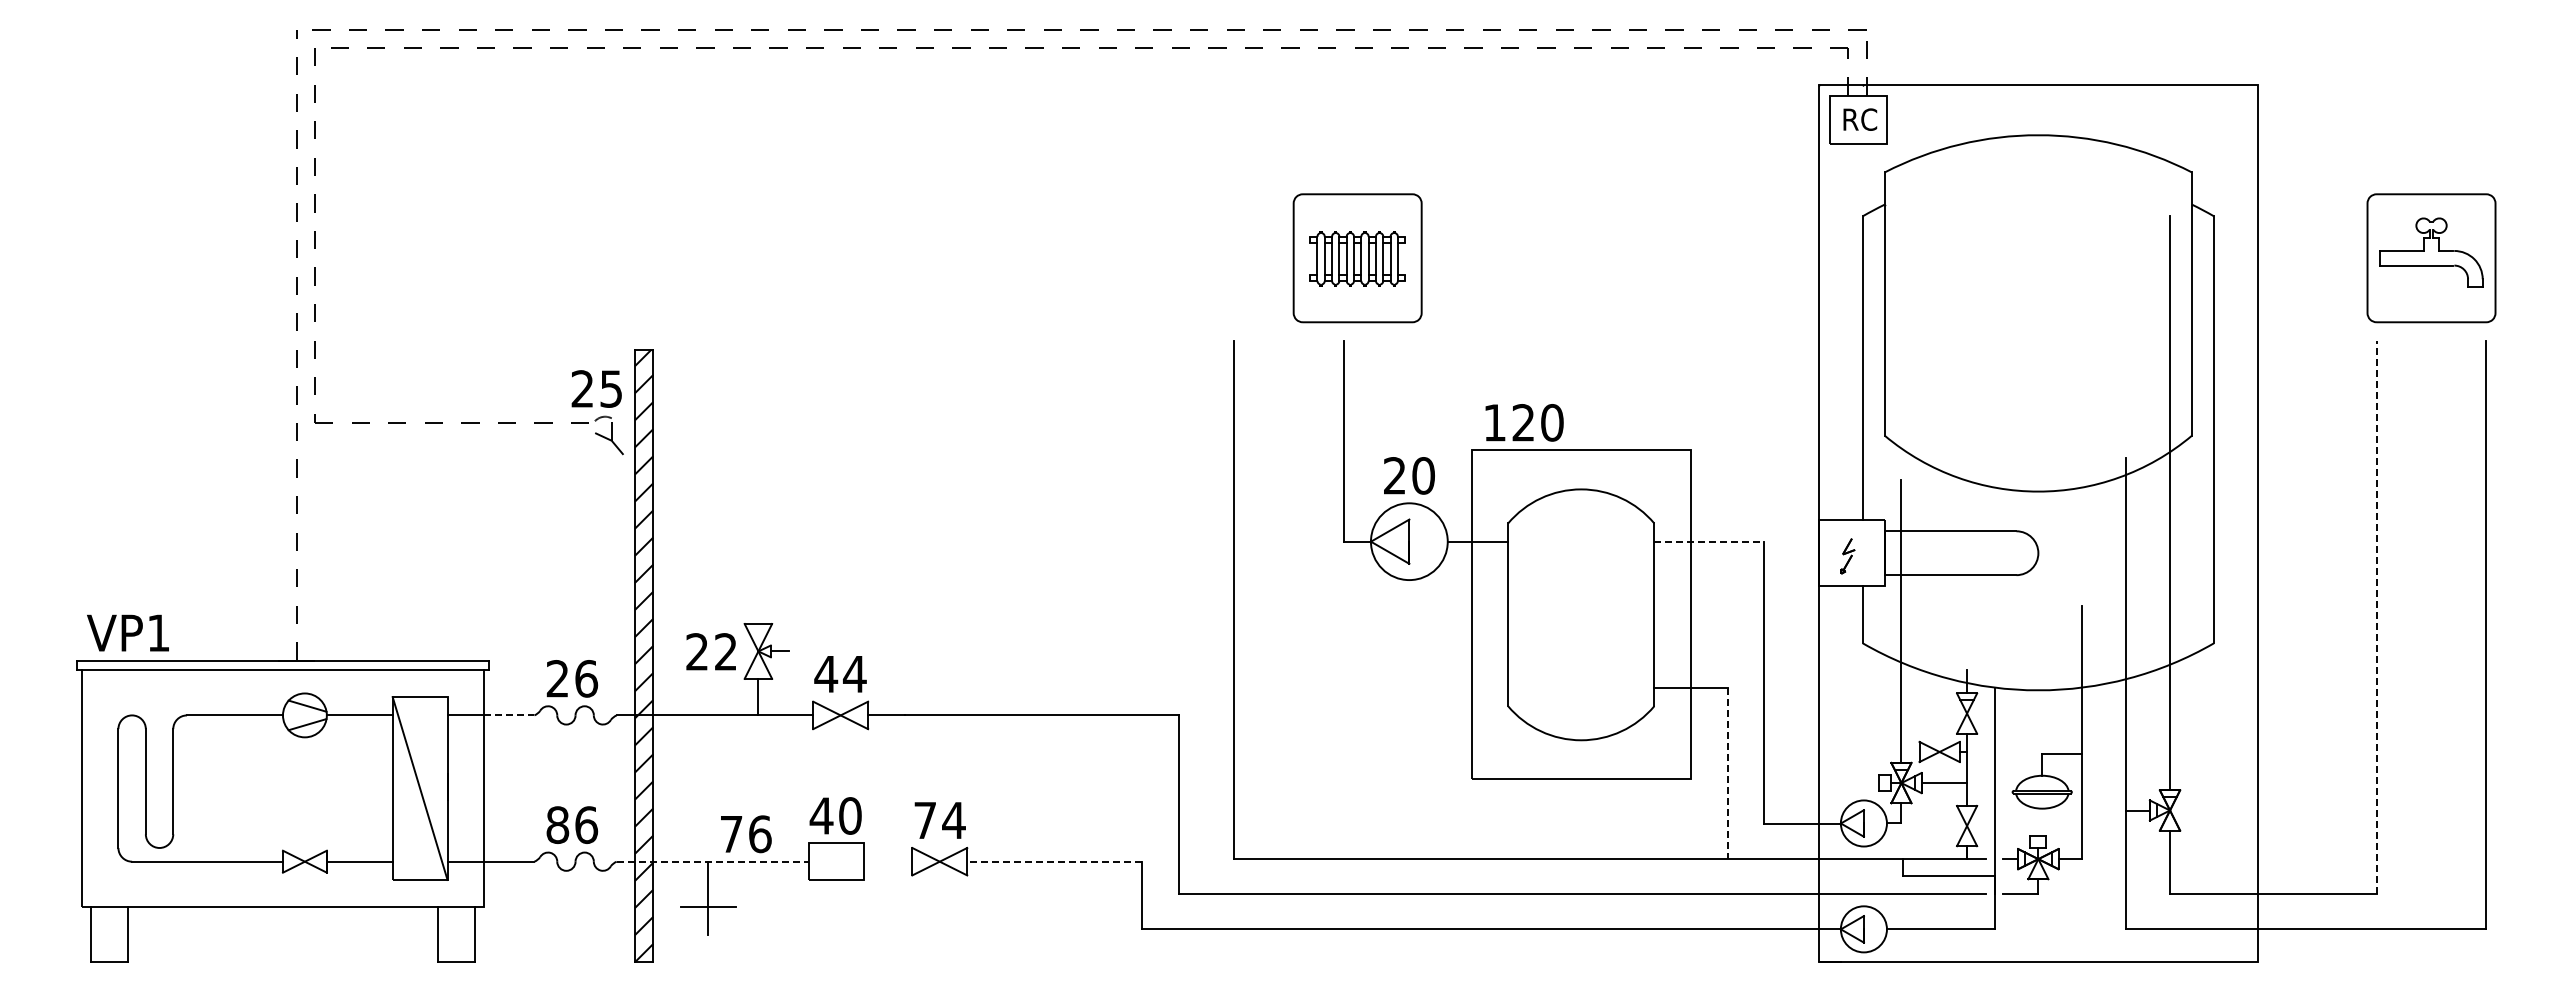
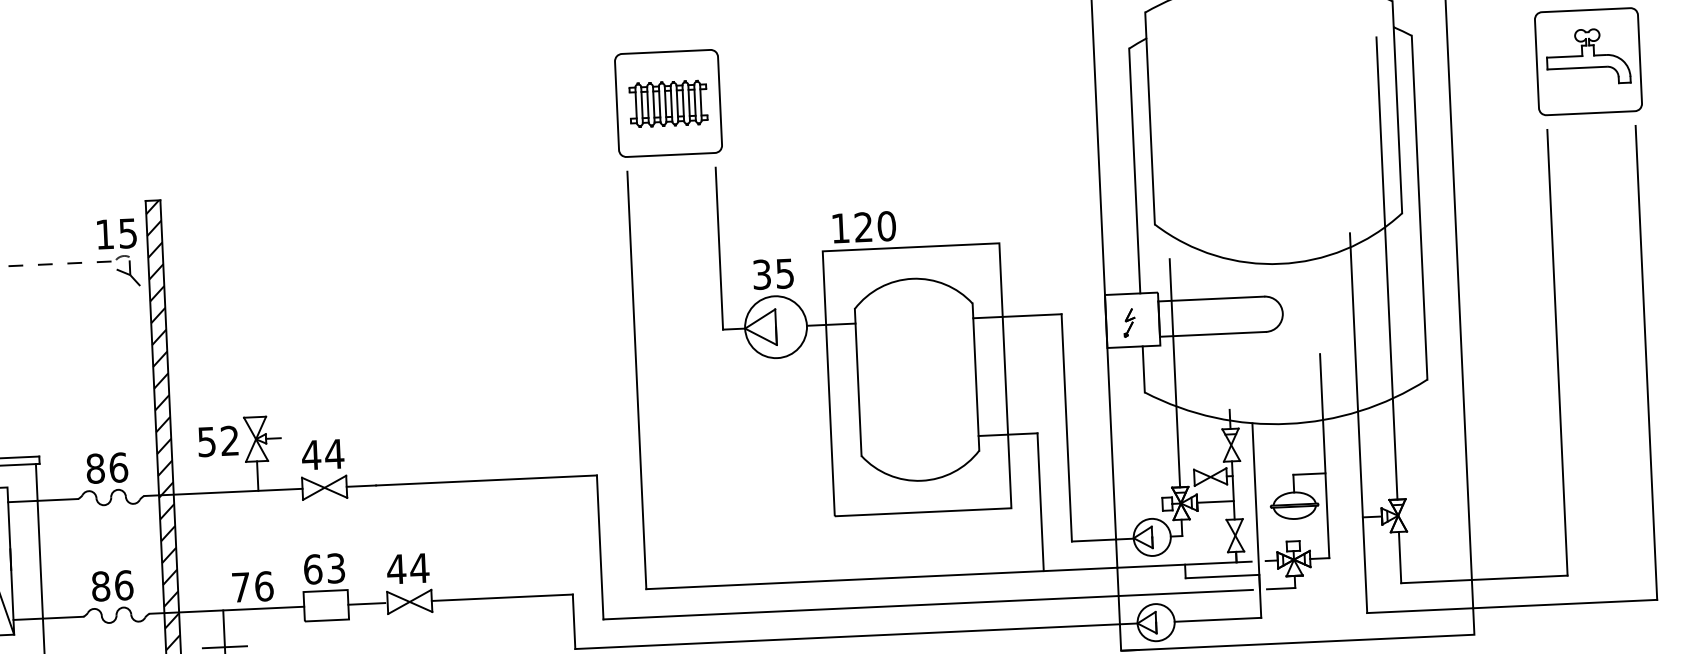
part: (1357, 258) -> (668, 103), moved
text: (581, 388) -> (104, 234), 25 -> 15
text: (1409, 475) -> (773, 273), 20 -> 35
line: (1709, 541) -> (1017, 316), dashed -> solid
line: (2376, 617) -> (1557, 352), dashed -> solid
text: (696, 651) -> (206, 441), 22 -> 52
text: (557, 678) -> (95, 468), 26 -> 86
line: (509, 715) -> (58, 500), dashed -> solid
line: (1727, 773) -> (1040, 502), dashed -> solid
text: (835, 815) -> (324, 568), 40 -> 63
text: (925, 820) -> (396, 569), 74 -> 44
line: (712, 861) -> (226, 610), dashed -> solid
line: (886, 861) -> (366, 603), added
line: (1054, 861) -> (502, 597), dashed -> solid

